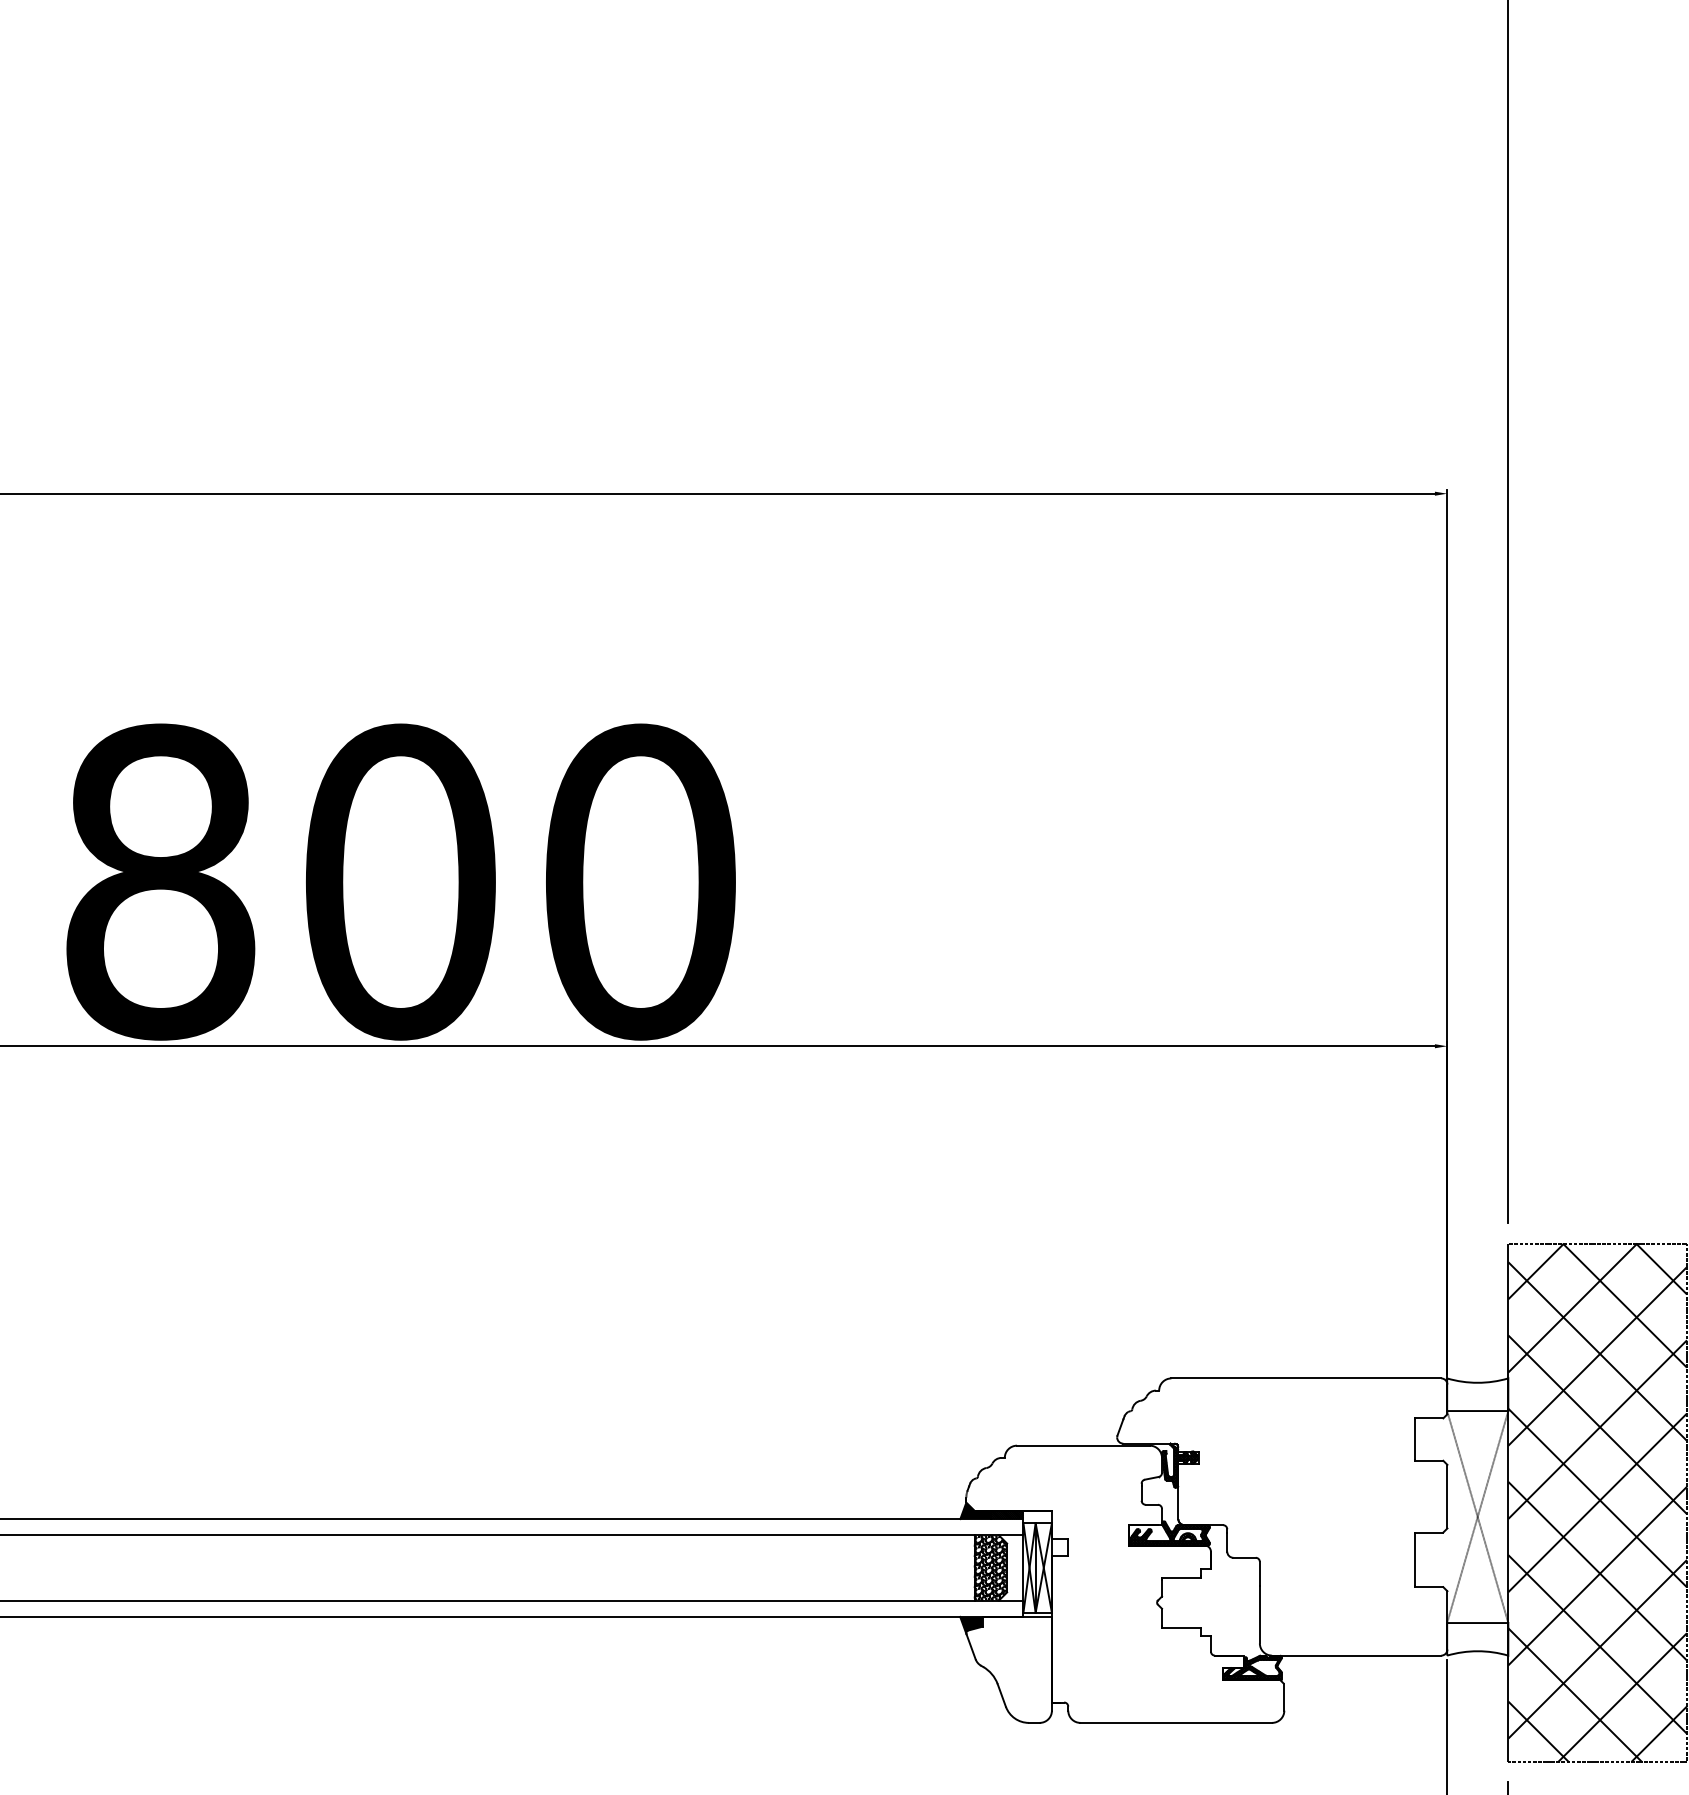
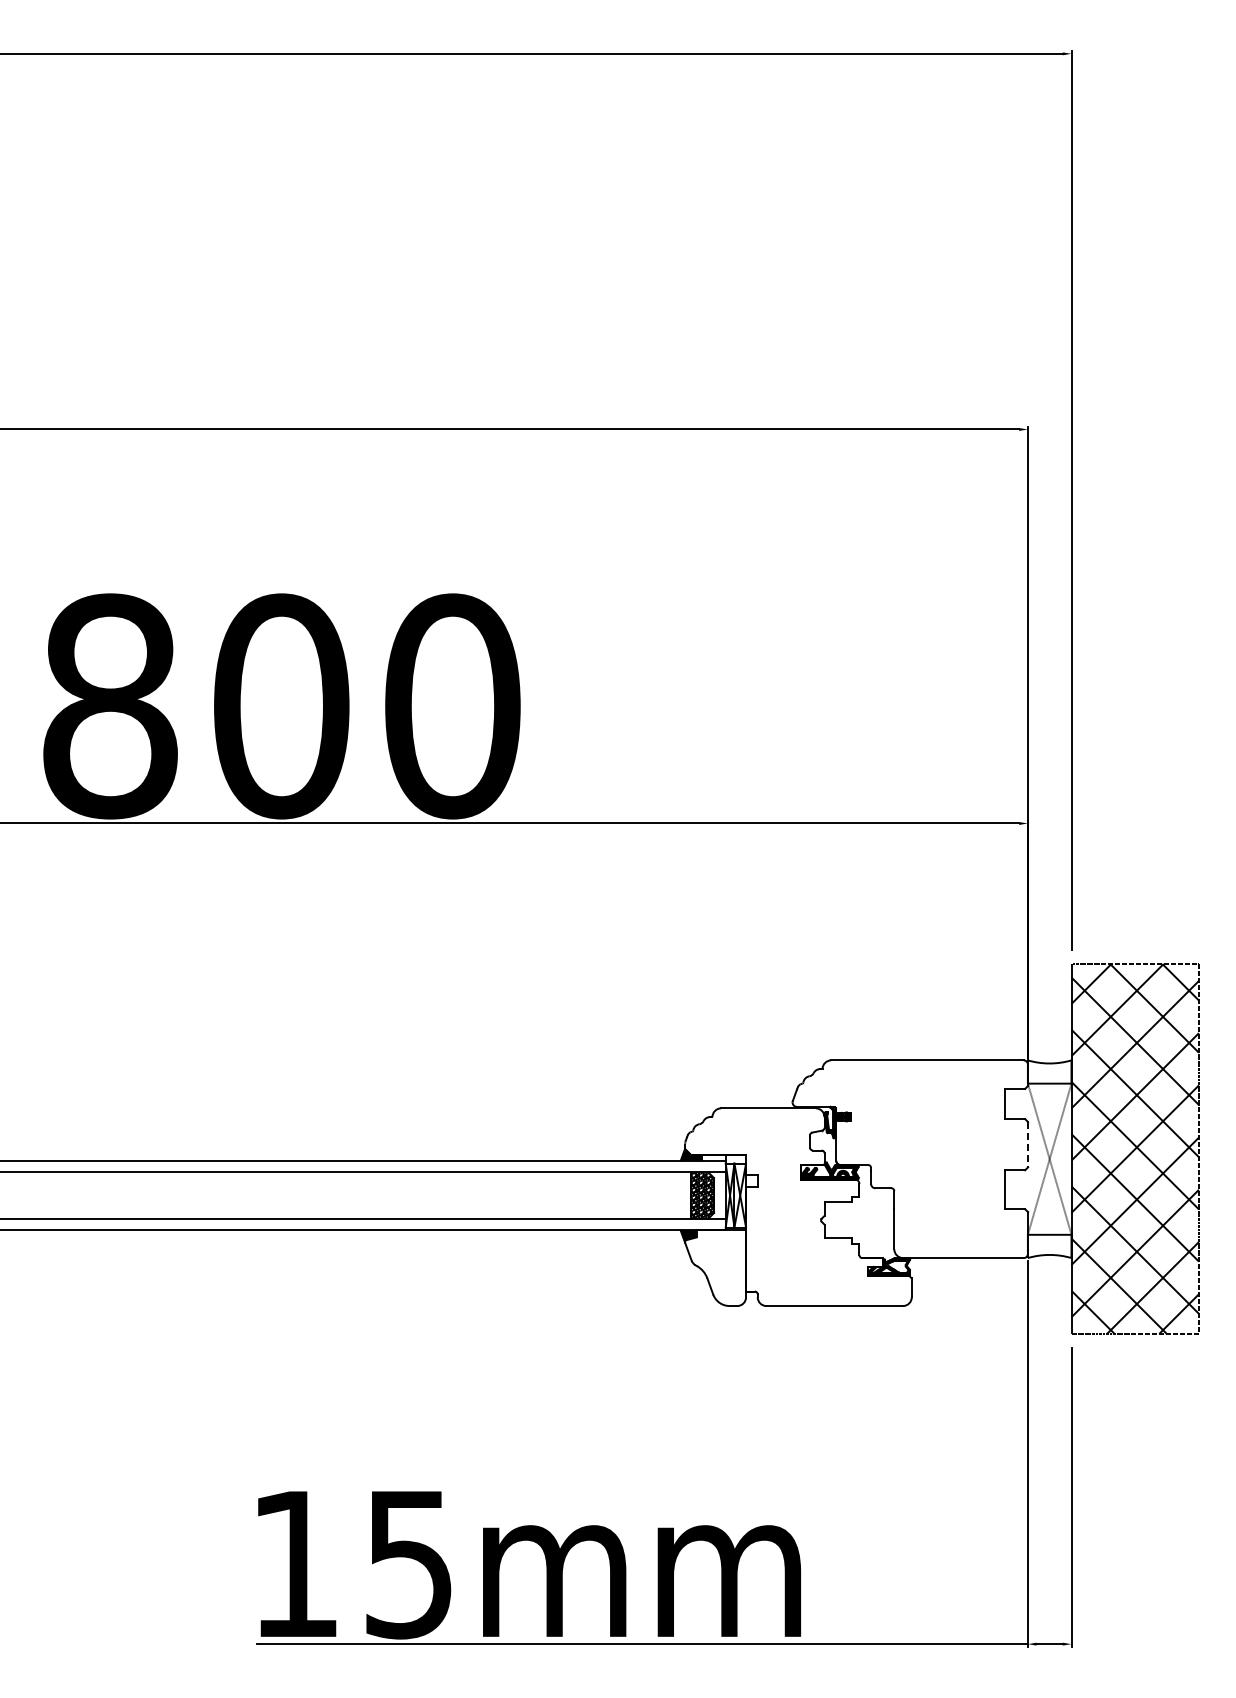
line: (1448, 1496) -> (1028, 1144), solid -> dashed
hatch: (1006, 1514) -> (713, 1157), removed

